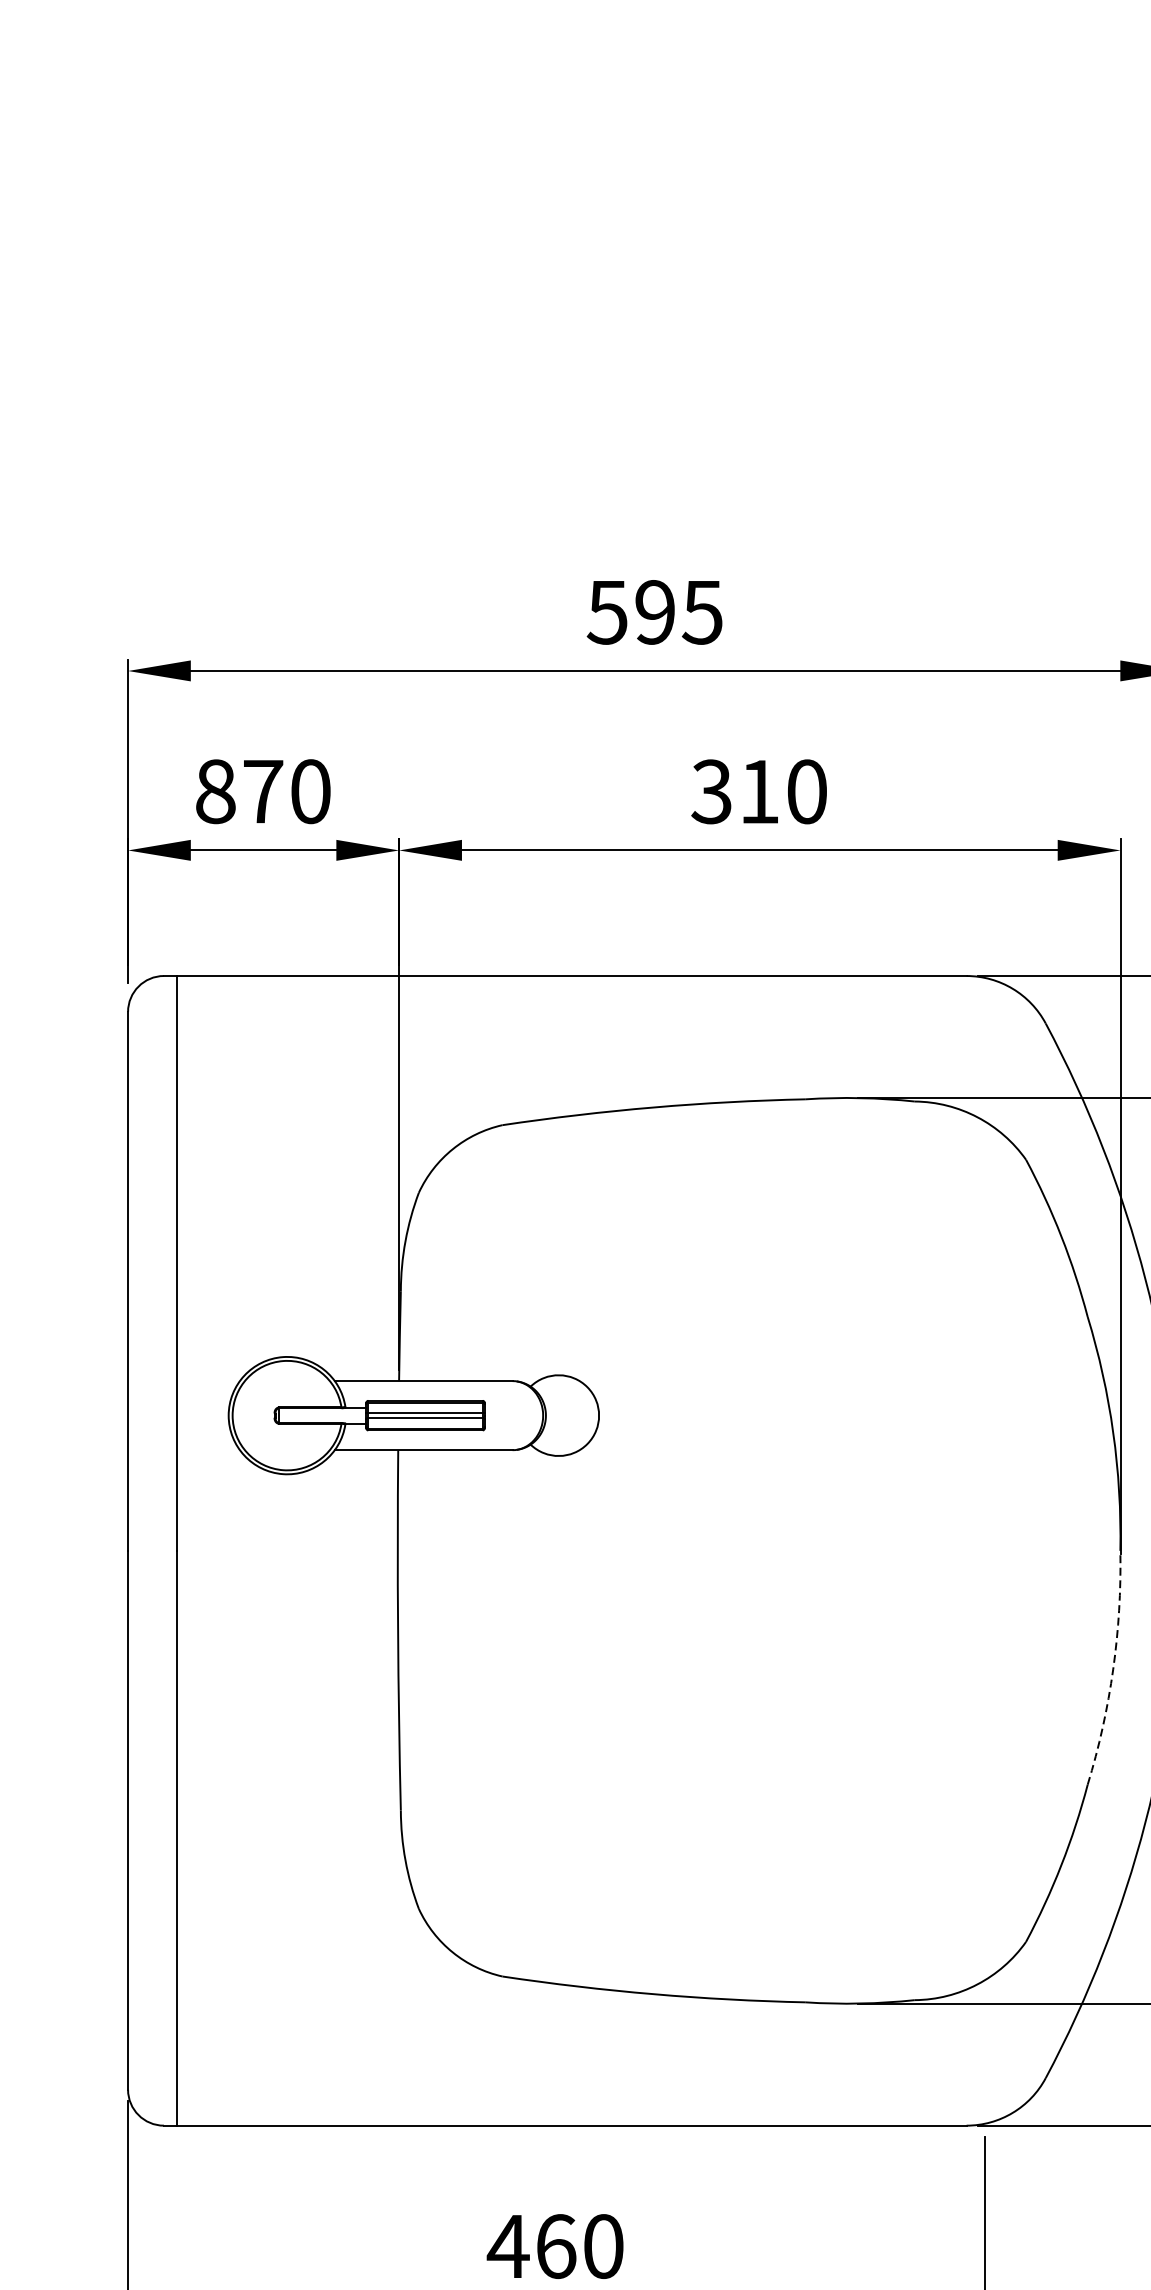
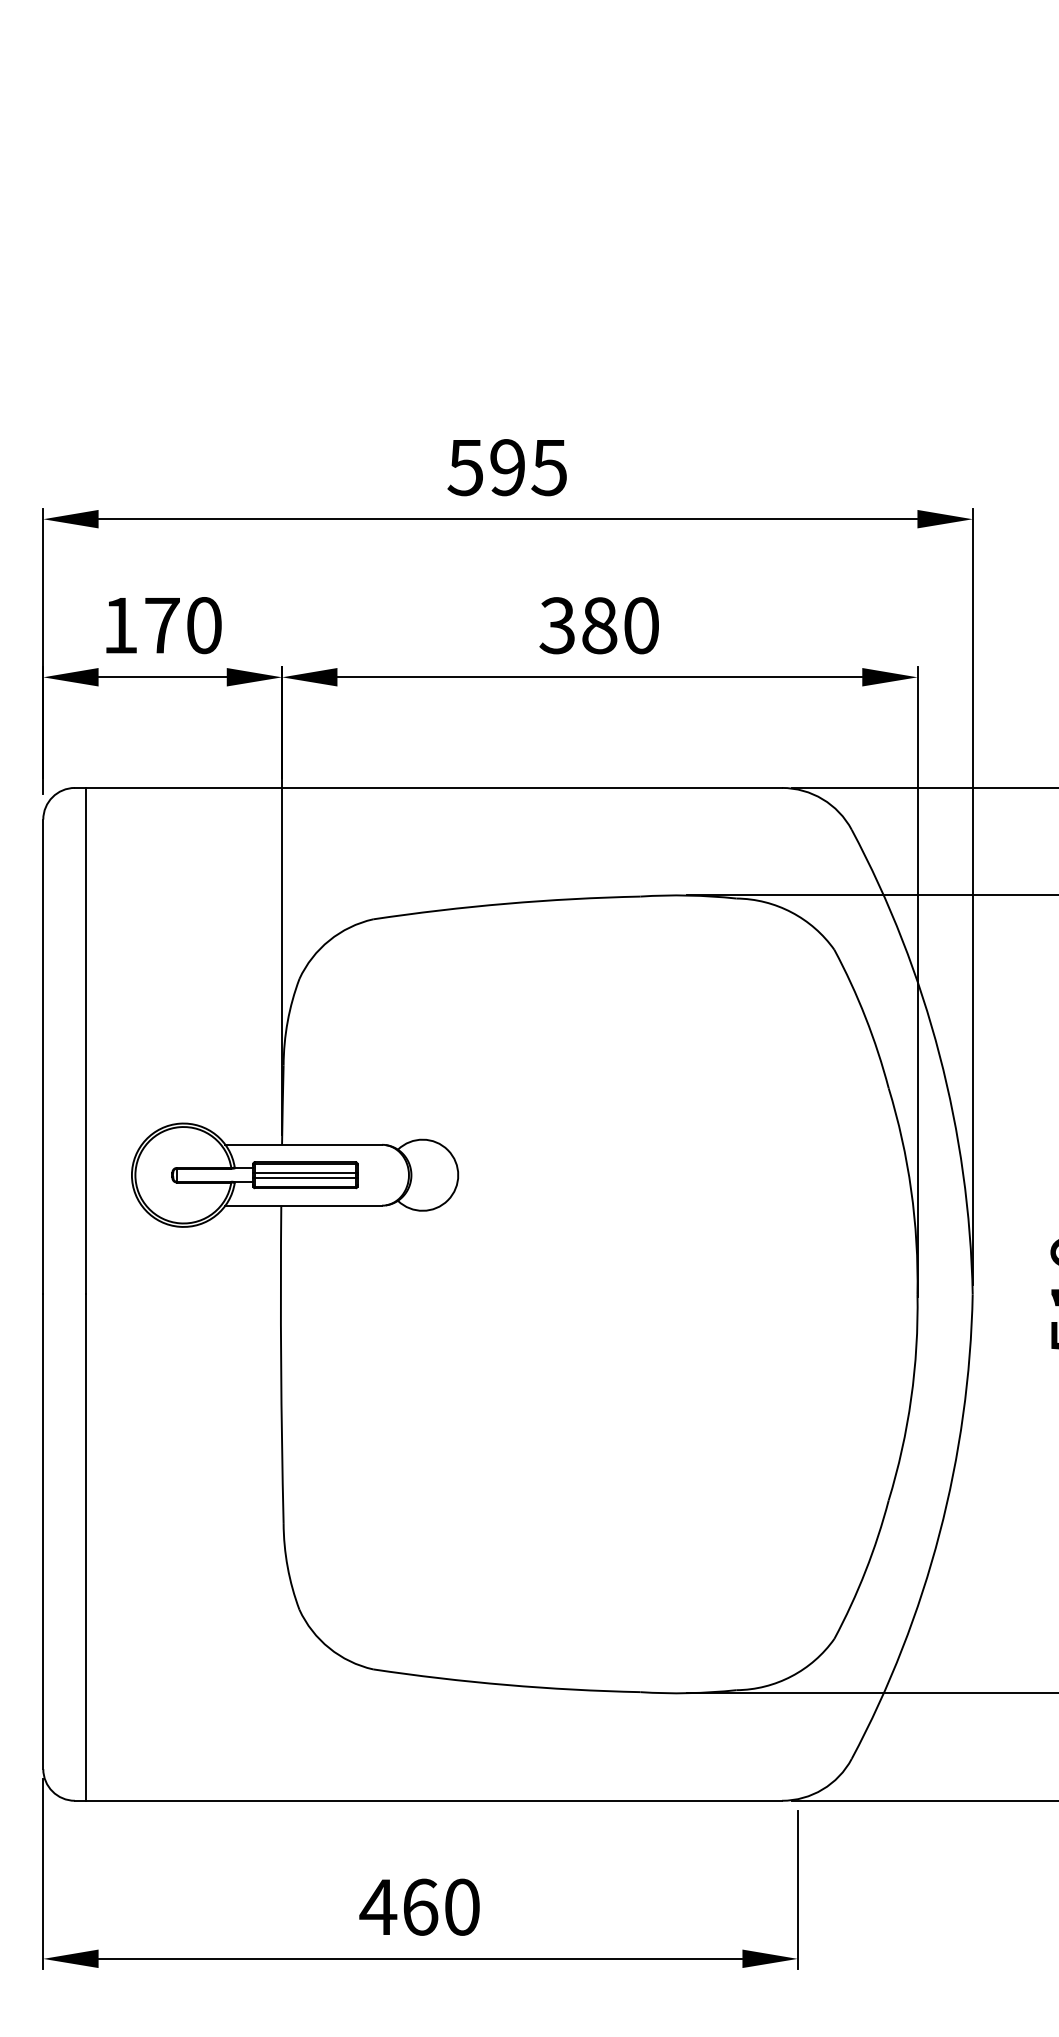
text: (215, 791) -> (120, 625), 870 -> 170
text: (759, 791) -> (599, 625), 310 -> 380
arc: (1113, 1669) -> (911, 1398), dashed -> solid

